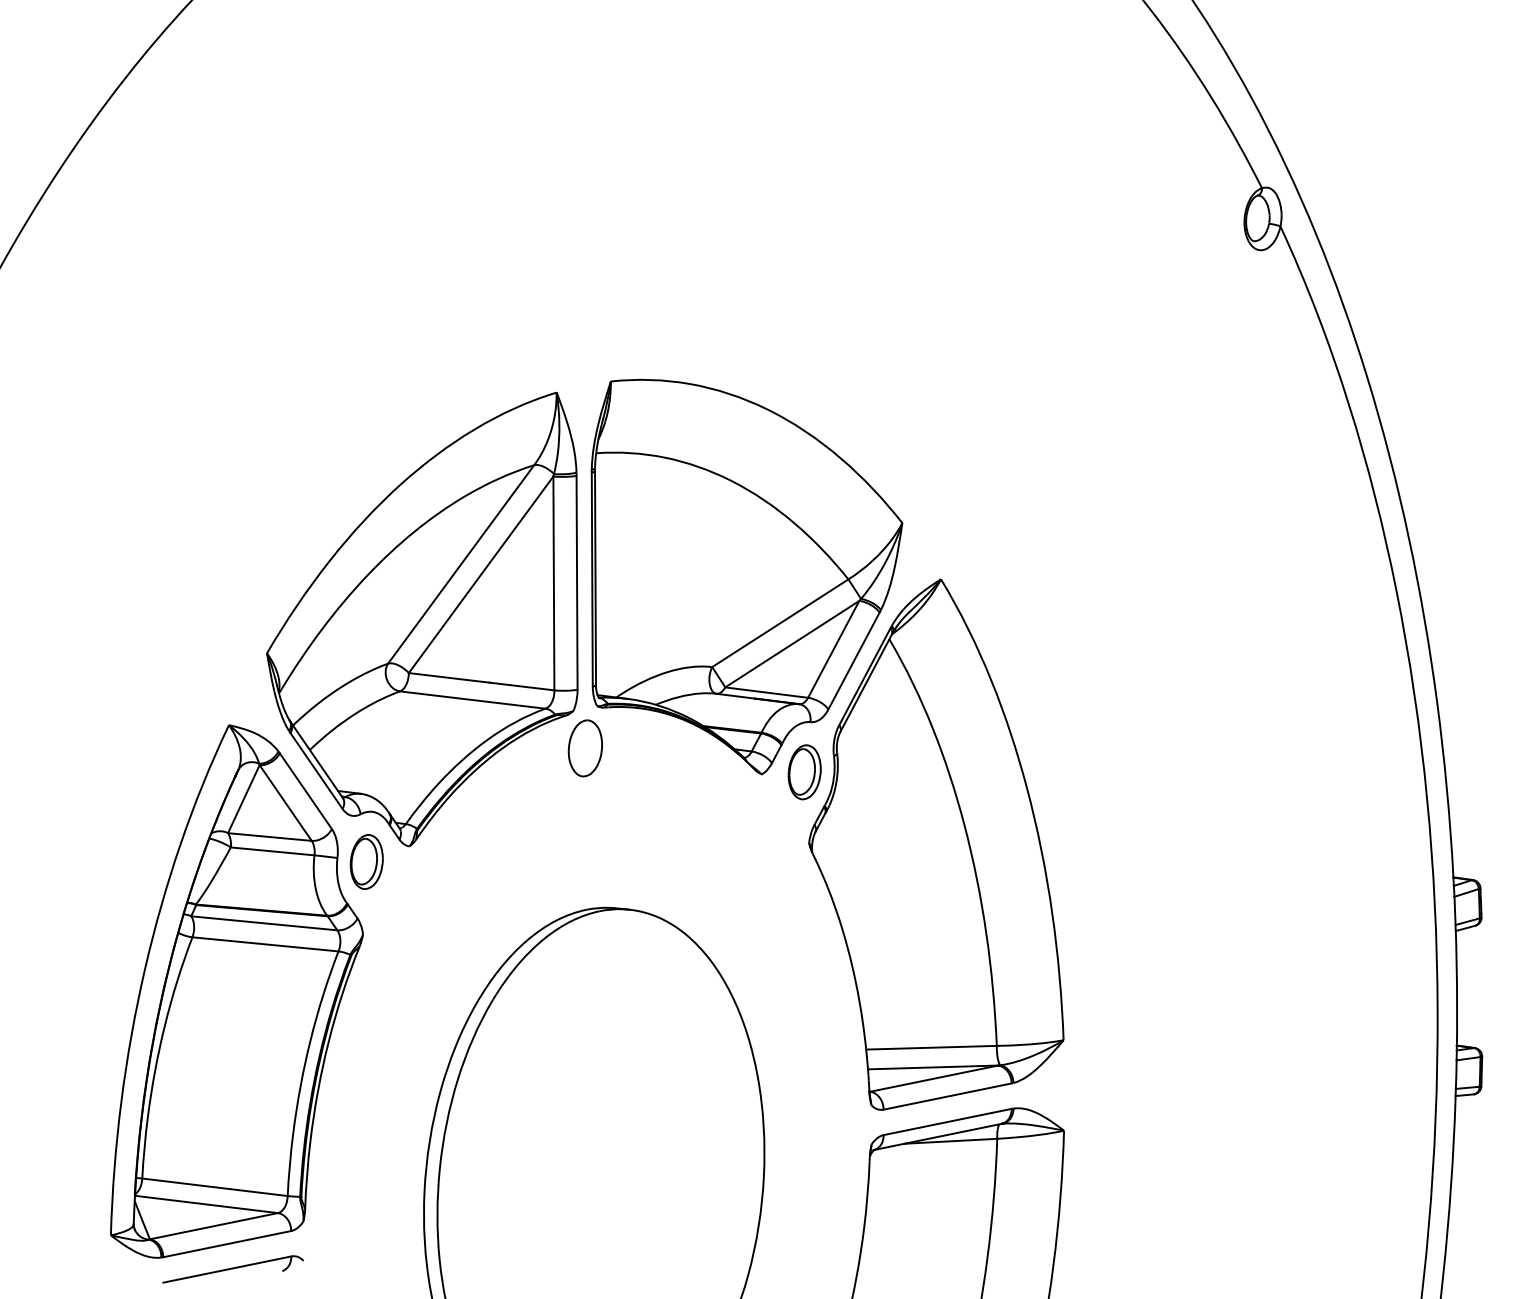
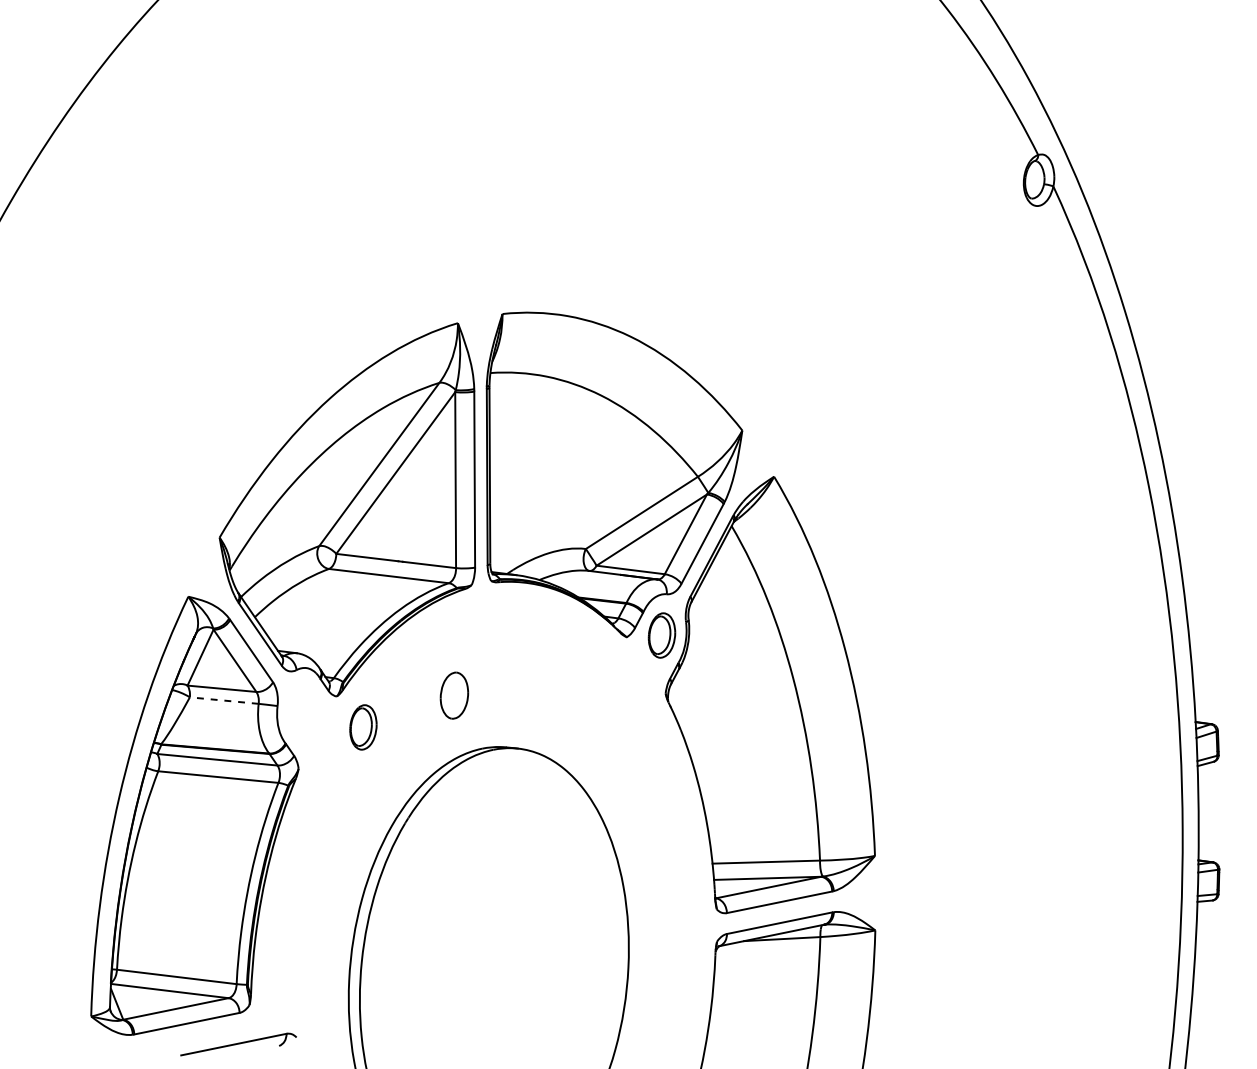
part: (584, 748) -> (453, 695), moved
line: (272, 851) -> (224, 700), solid -> dashed
part: (366, 861) -> (363, 727), moved
part: (232, 1269) -> (238, 1044), moved

